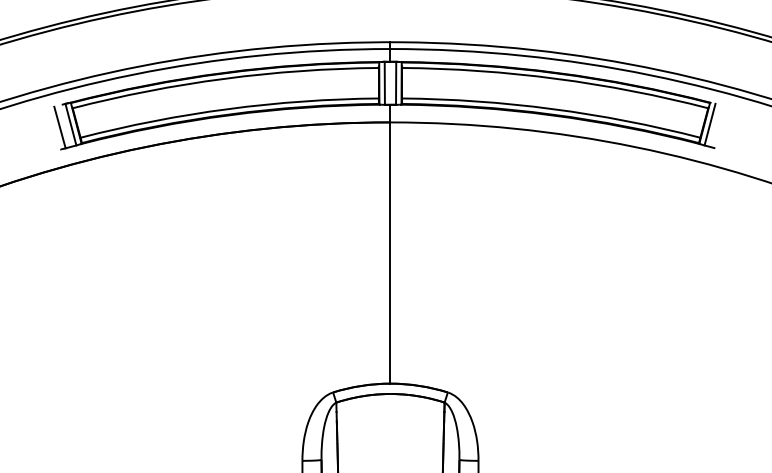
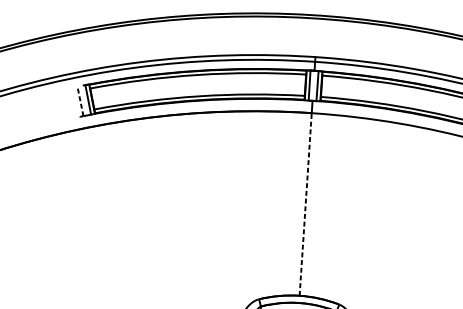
line: (60, 127) -> (80, 101), solid -> dashed
line: (390, 253) -> (305, 204), solid -> dashed

